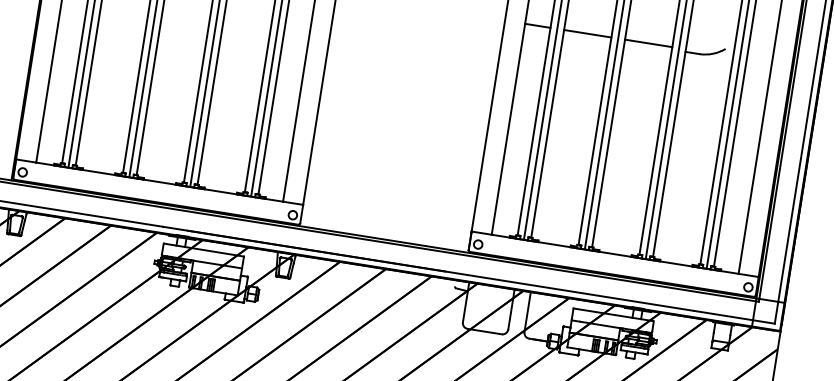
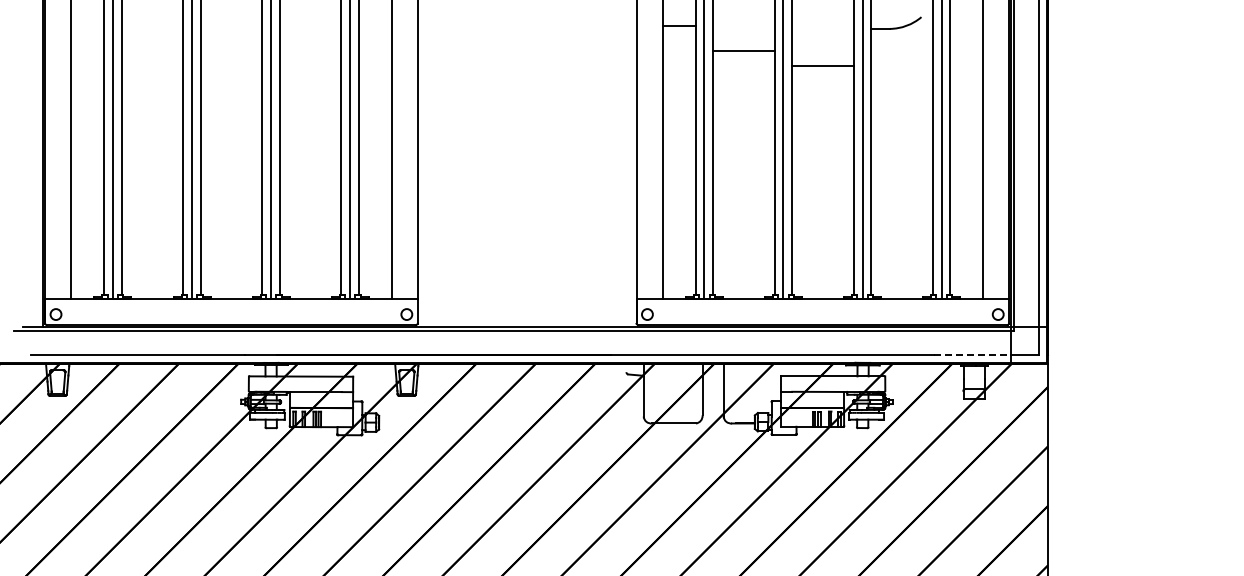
line: (587, 33) -> (743, 50), moved
line: (648, 43) -> (822, 65), moved
line: (723, 315) -> (972, 355), solid -> dashed

